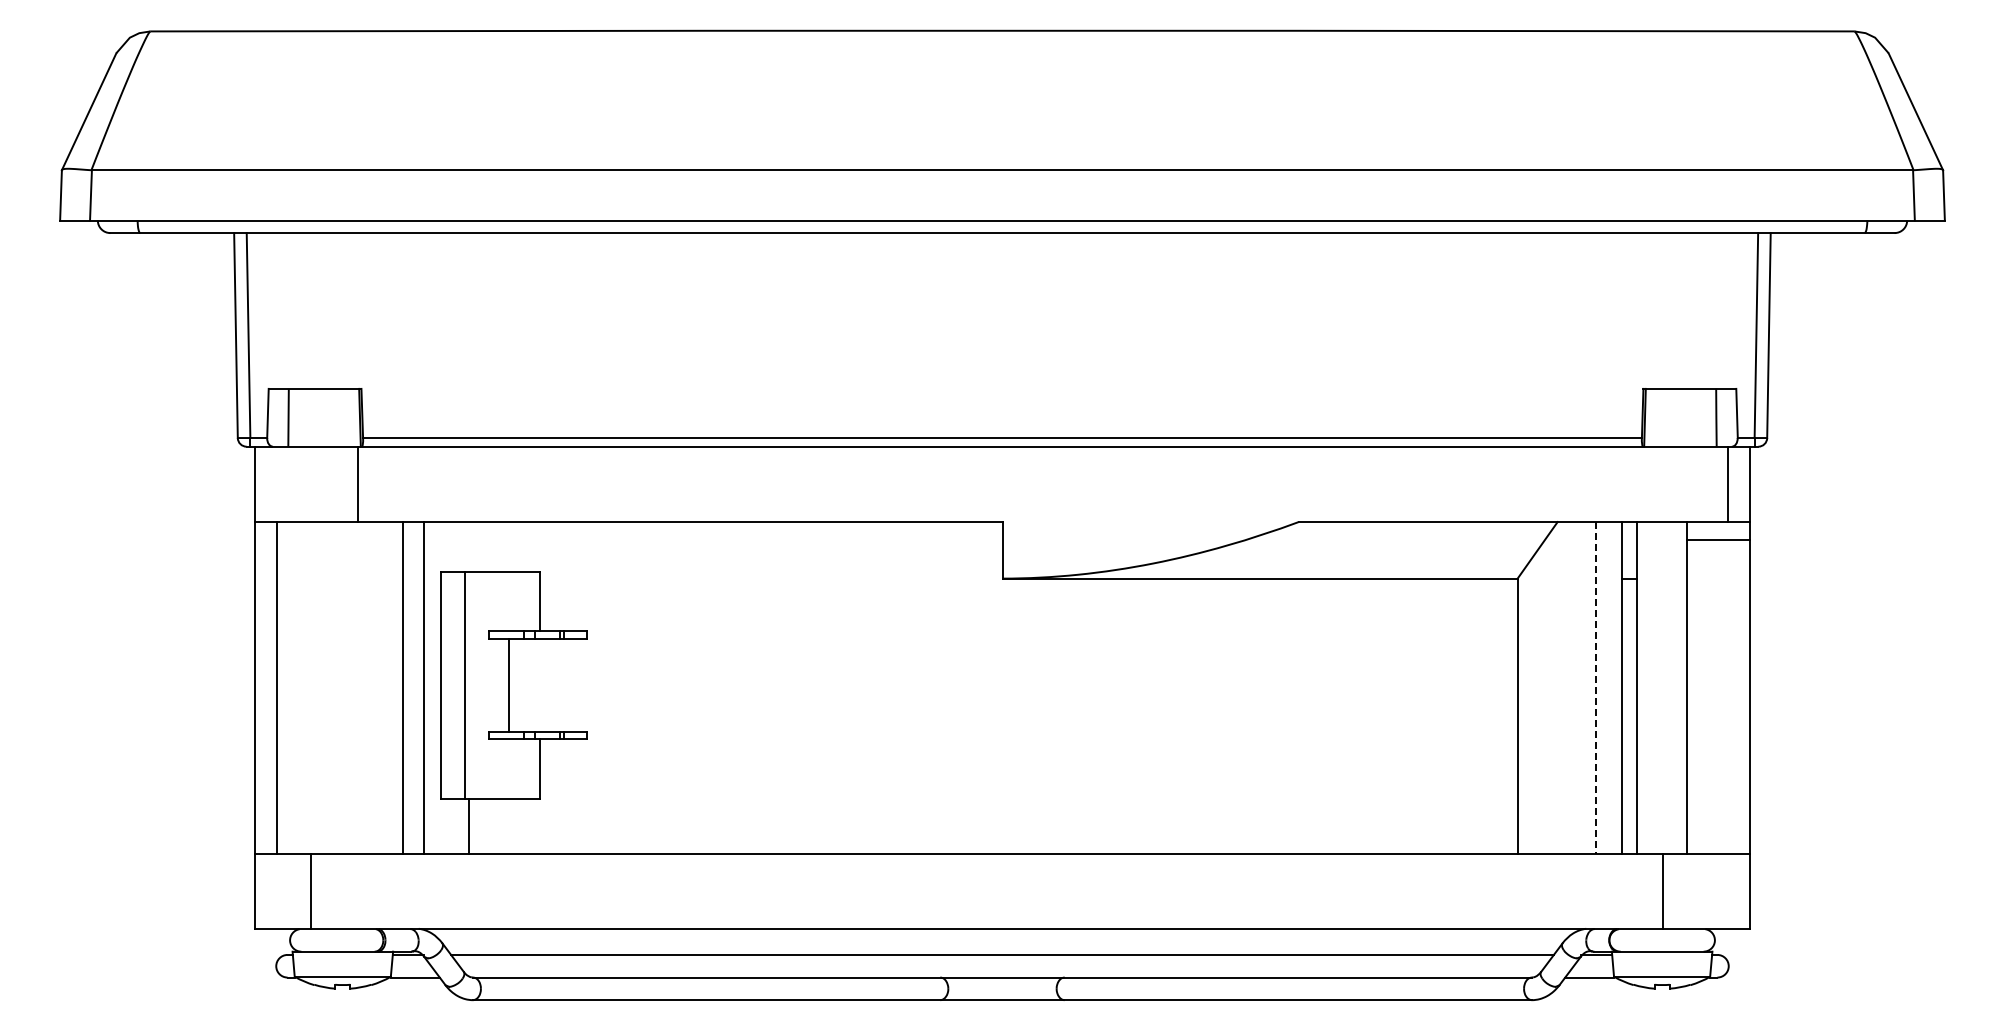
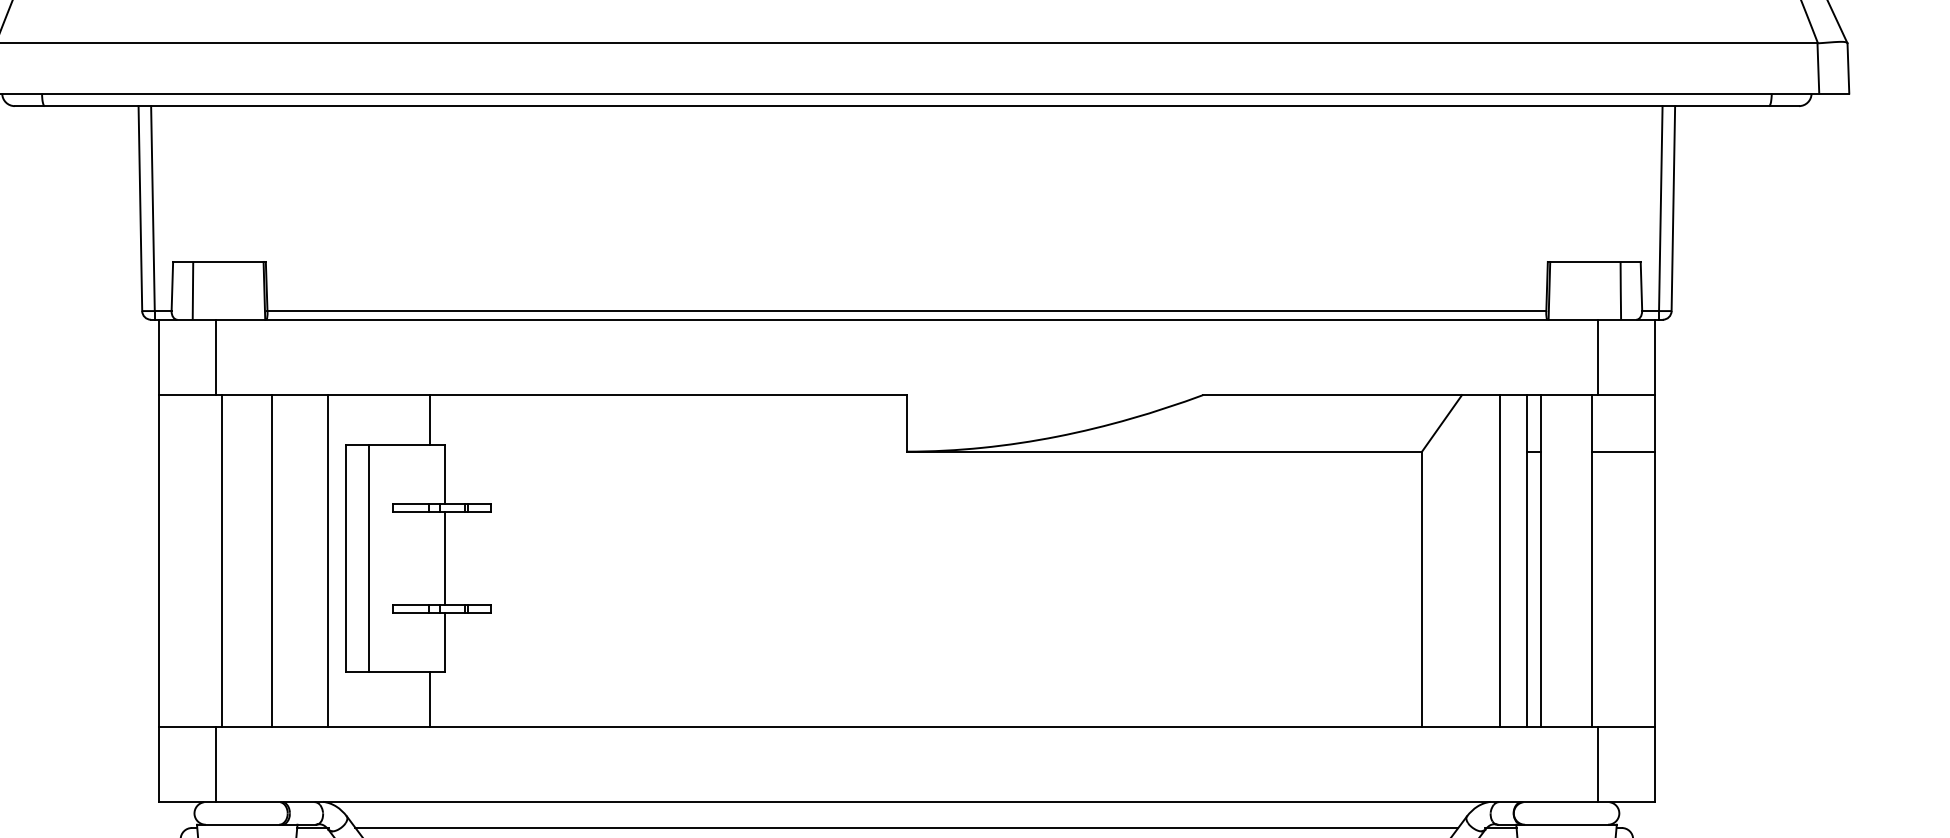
line: (358, 484) -> (215, 357), moved
line: (1727, 484) -> (1597, 357), moved
line: (1718, 539) -> (1622, 451), moved
line: (525, 547) -> (429, 420), added
line: (509, 684) -> (444, 557), moved
line: (276, 687) -> (221, 560), moved
line: (402, 687) -> (271, 560), moved
line: (1595, 687) -> (1499, 560), dashed -> solid
line: (468, 825) -> (429, 698), moved
line: (1662, 891) -> (1597, 764), moved

